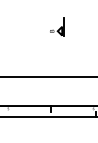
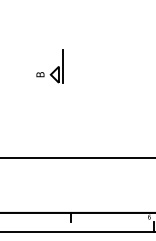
part: (57, 26) -> (50, 66), moved

